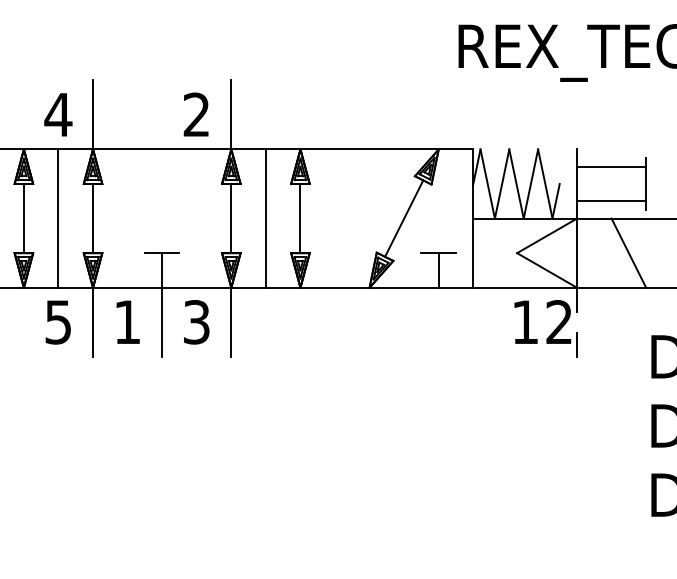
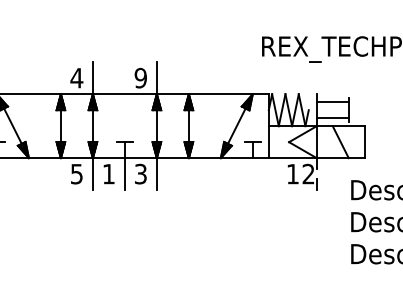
text: (195, 115) -> (140, 78), 2 -> 9
line: (57, 219) -> (76, 126), removed
line: (265, 219) -> (172, 126), removed

